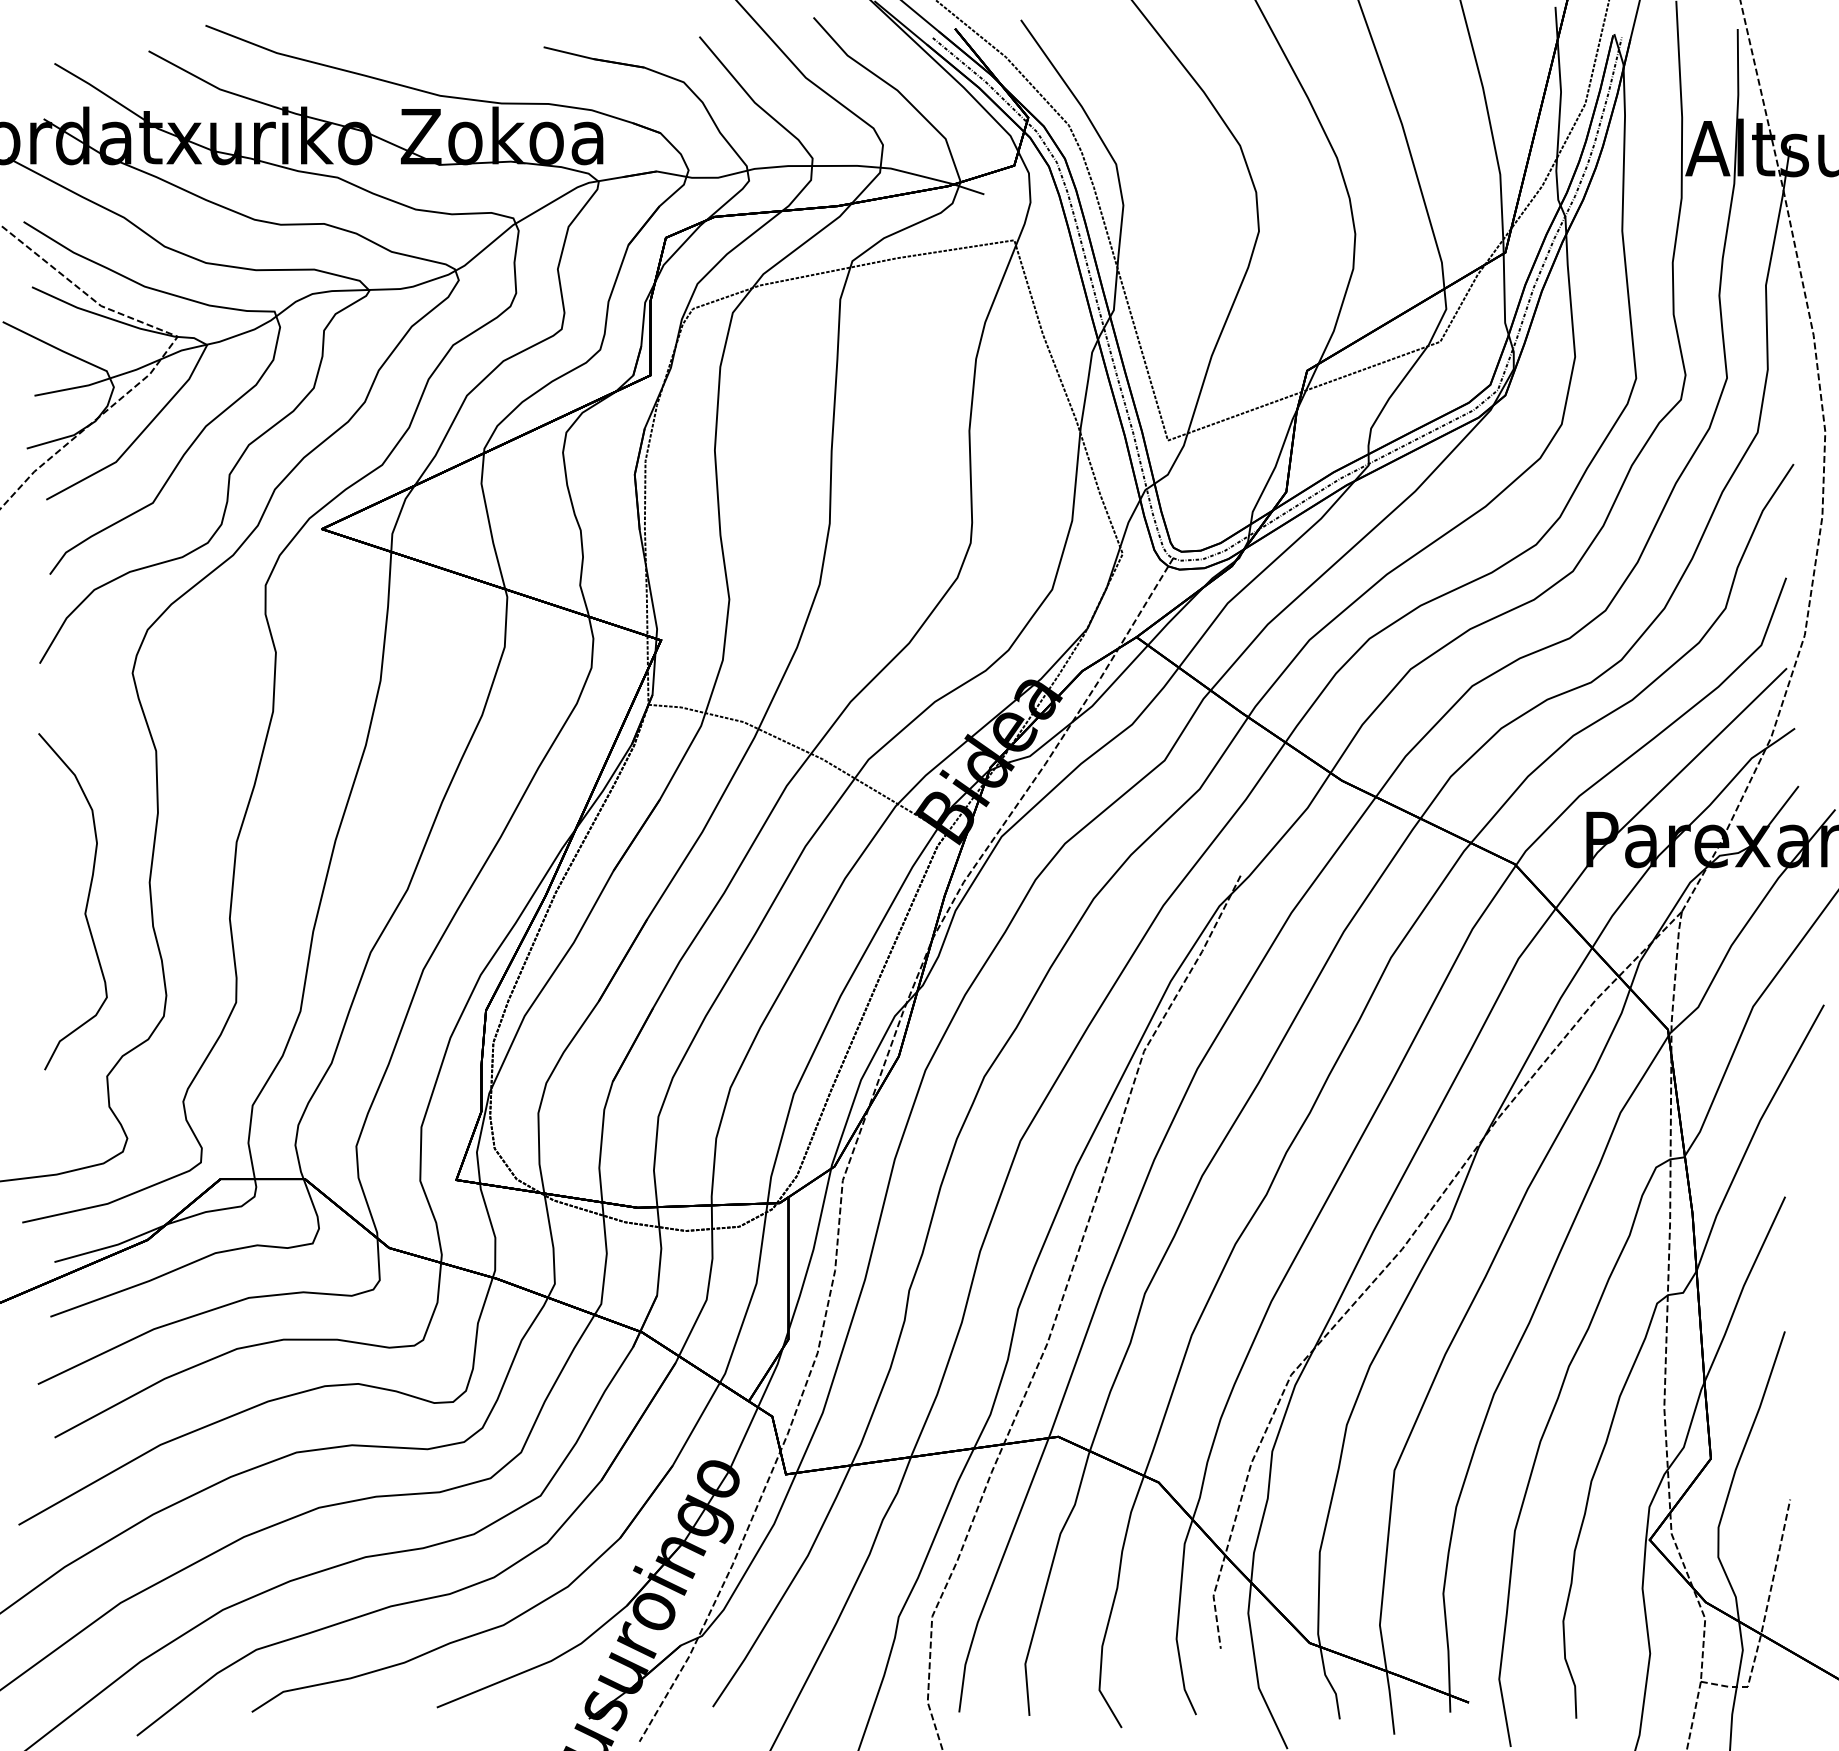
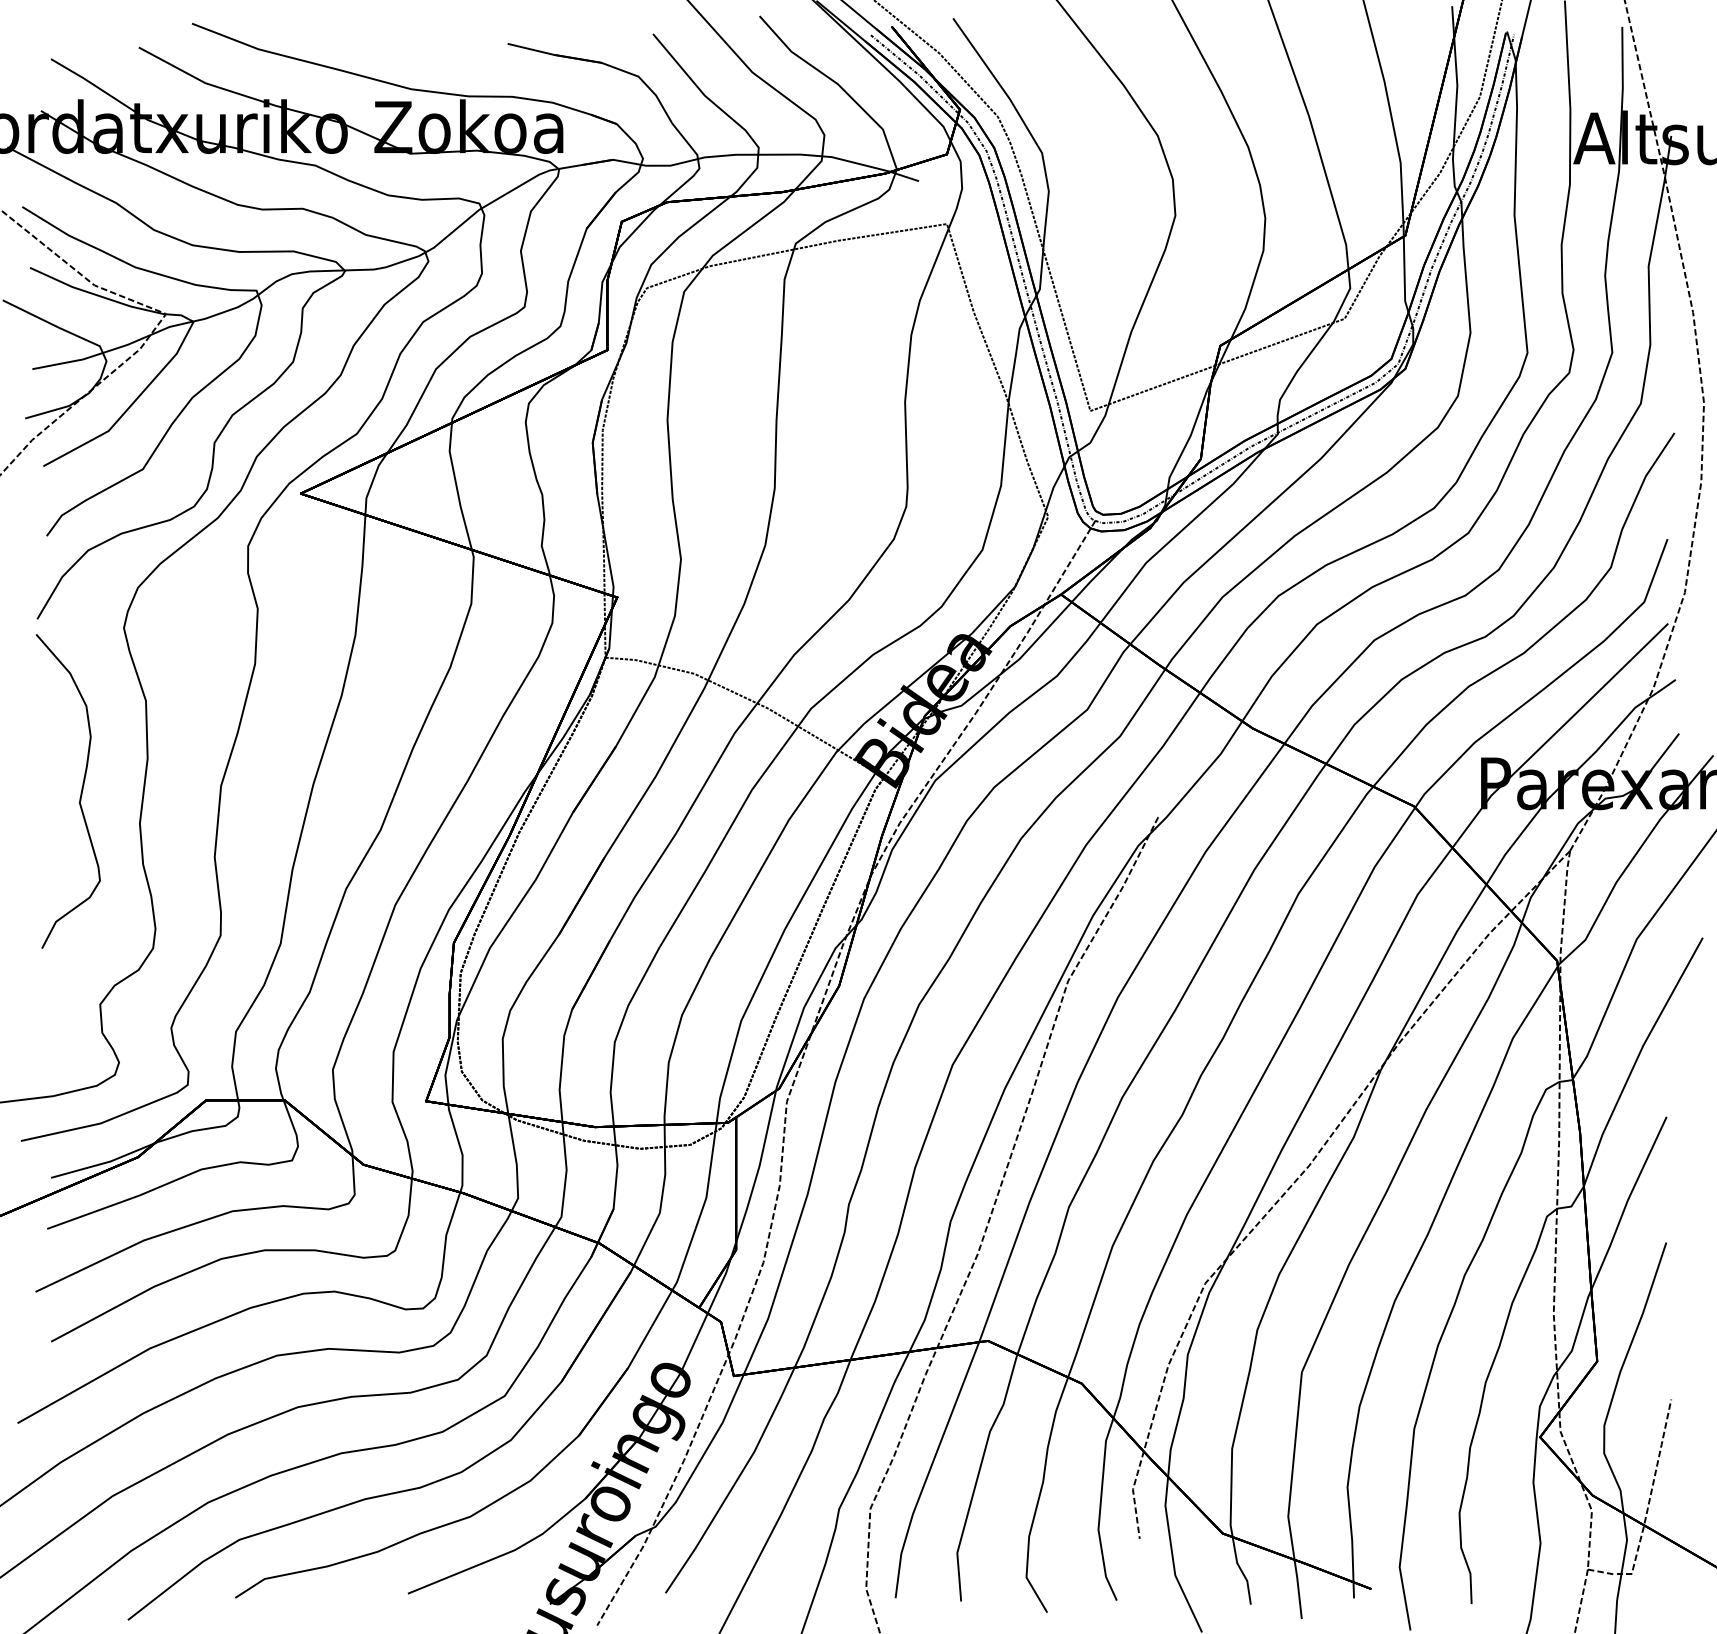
curve: (86, 902) -> (80, 792), moved

